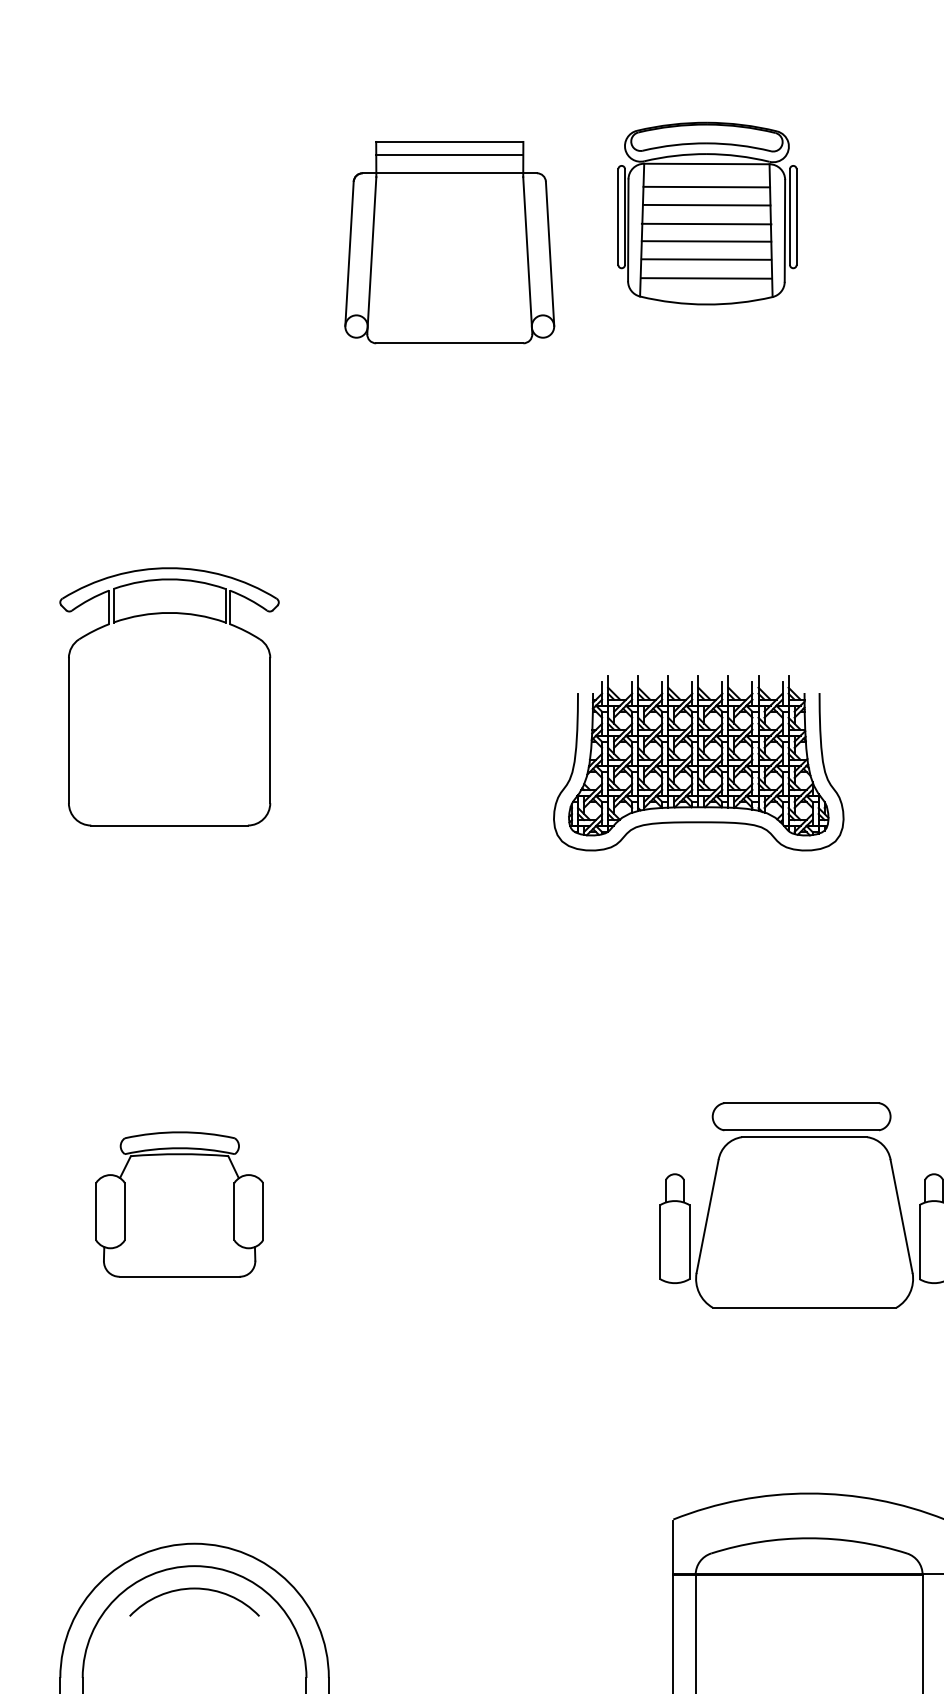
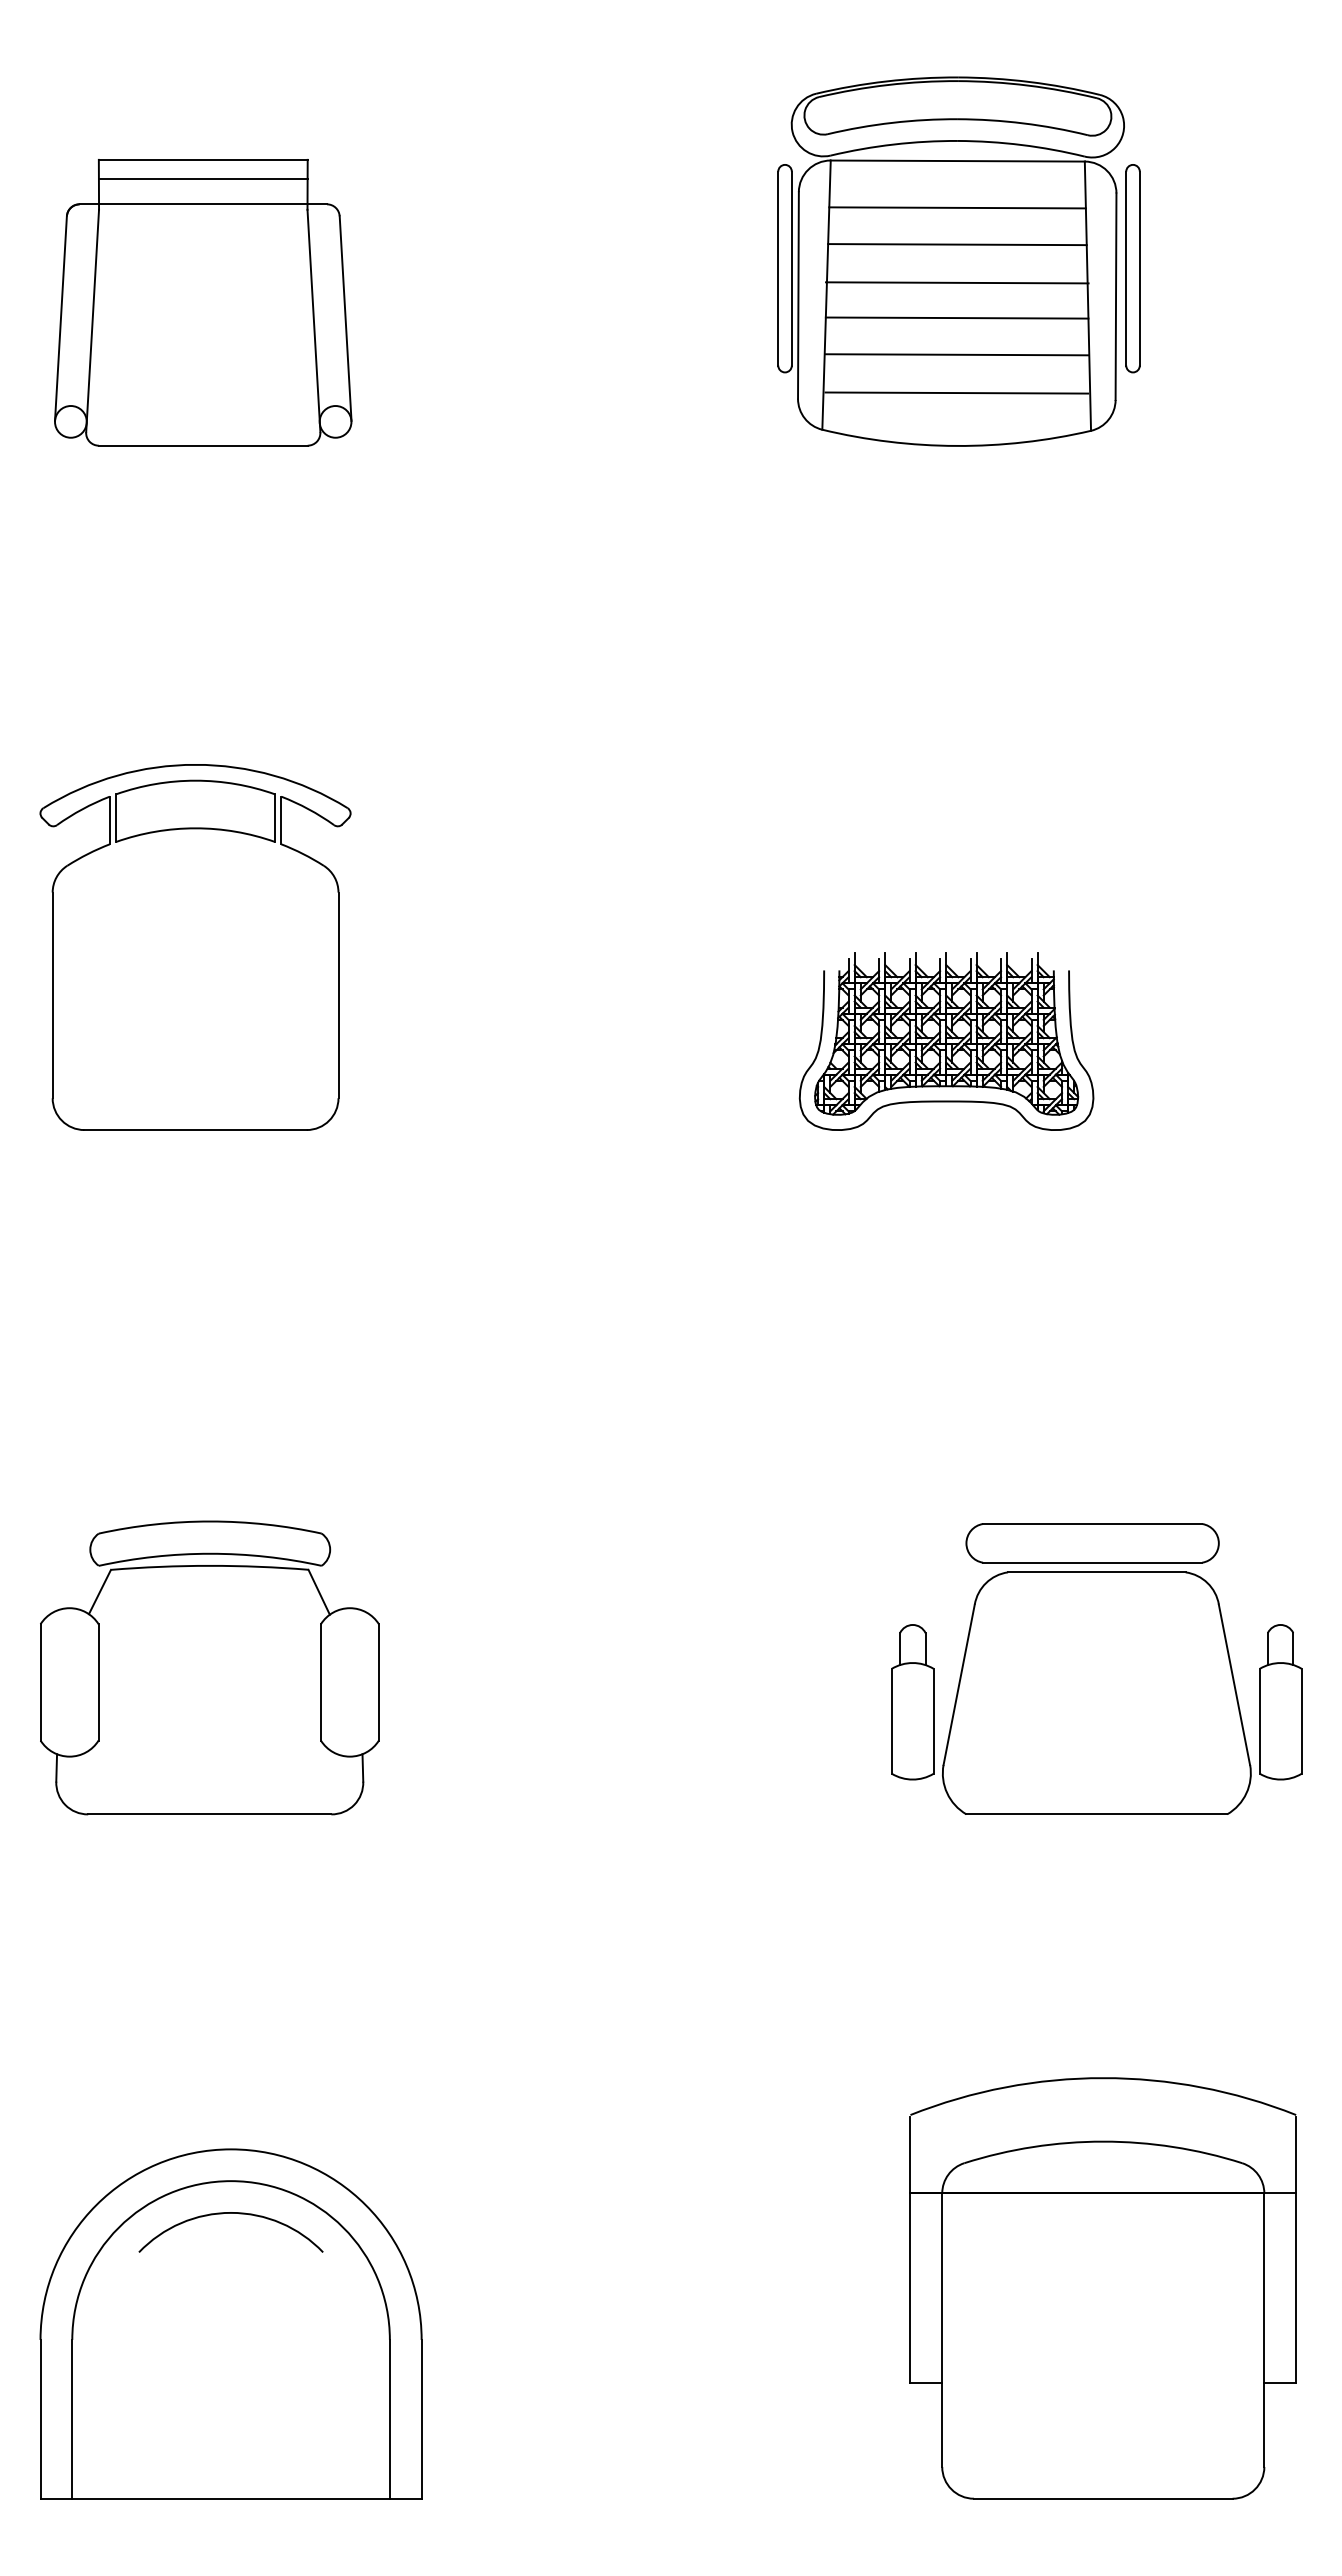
part: (707, 213) -> (958, 261), size x1.43
part: (449, 242) -> (203, 302), moved
part: (698, 763) -> (946, 1041), size x0.71
part: (179, 1204) -> (209, 1667), size x1.43

